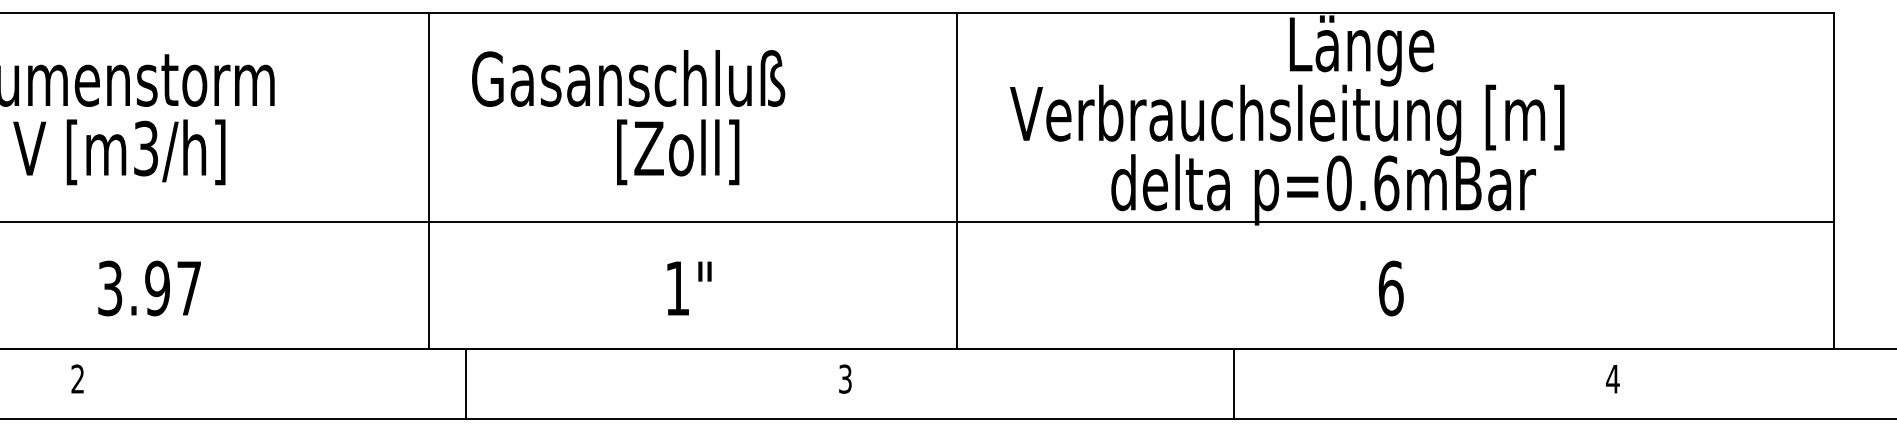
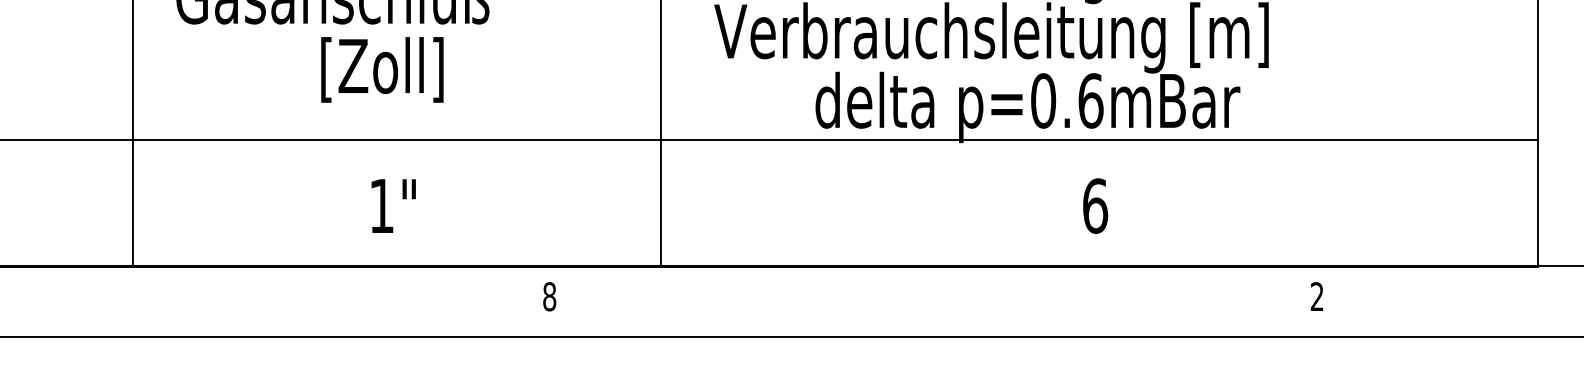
text: (845, 378) -> (549, 296), 3 -> 8
text: (1612, 378) -> (1316, 296), 4 -> 2
line: (466, 383) -> (170, 301), removed
line: (1233, 383) -> (937, 301), removed

